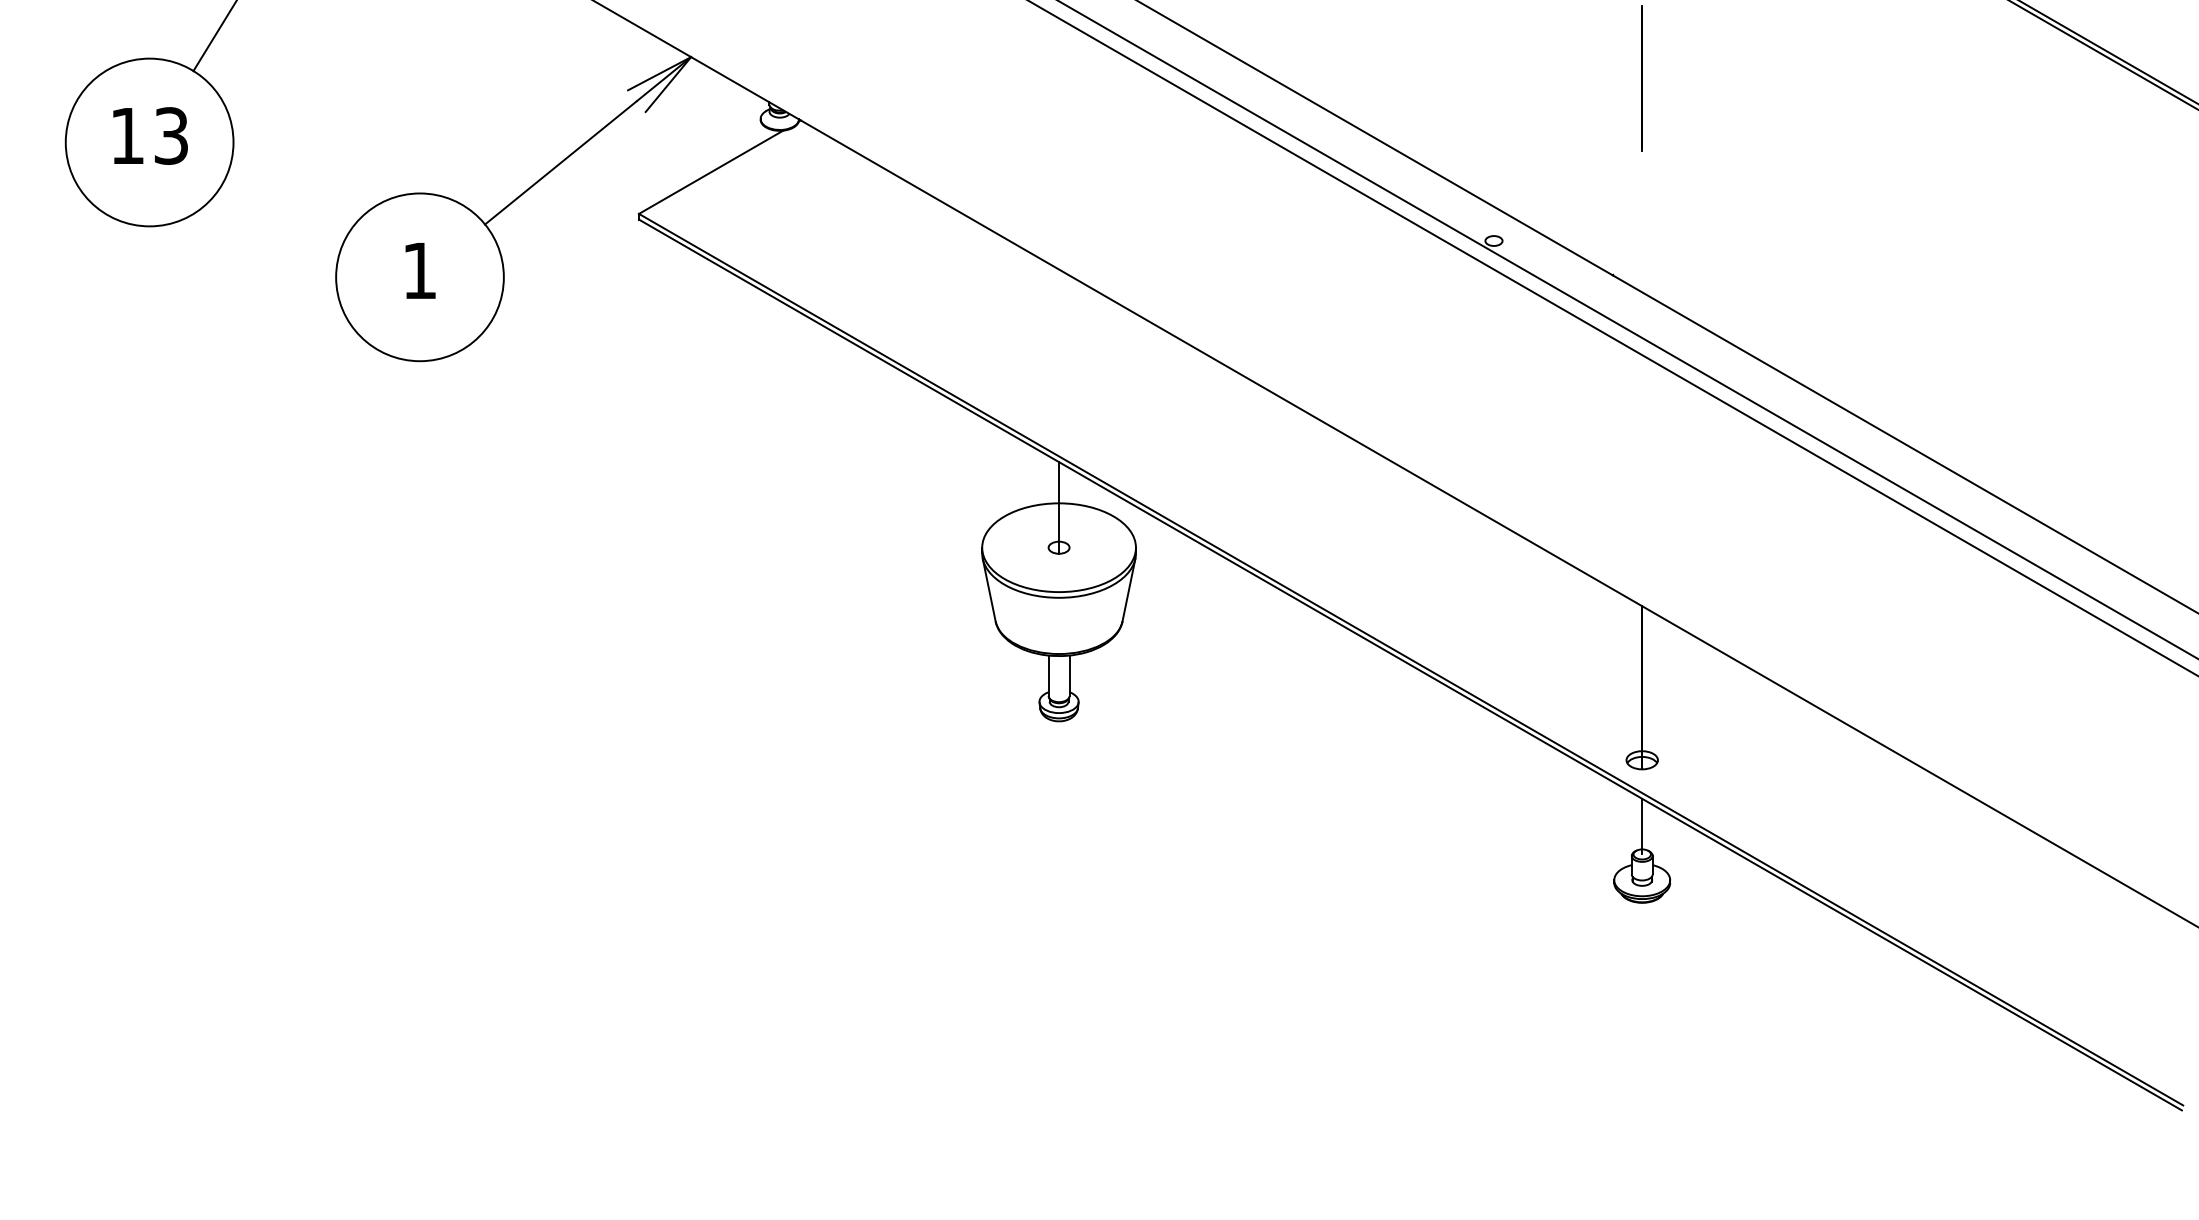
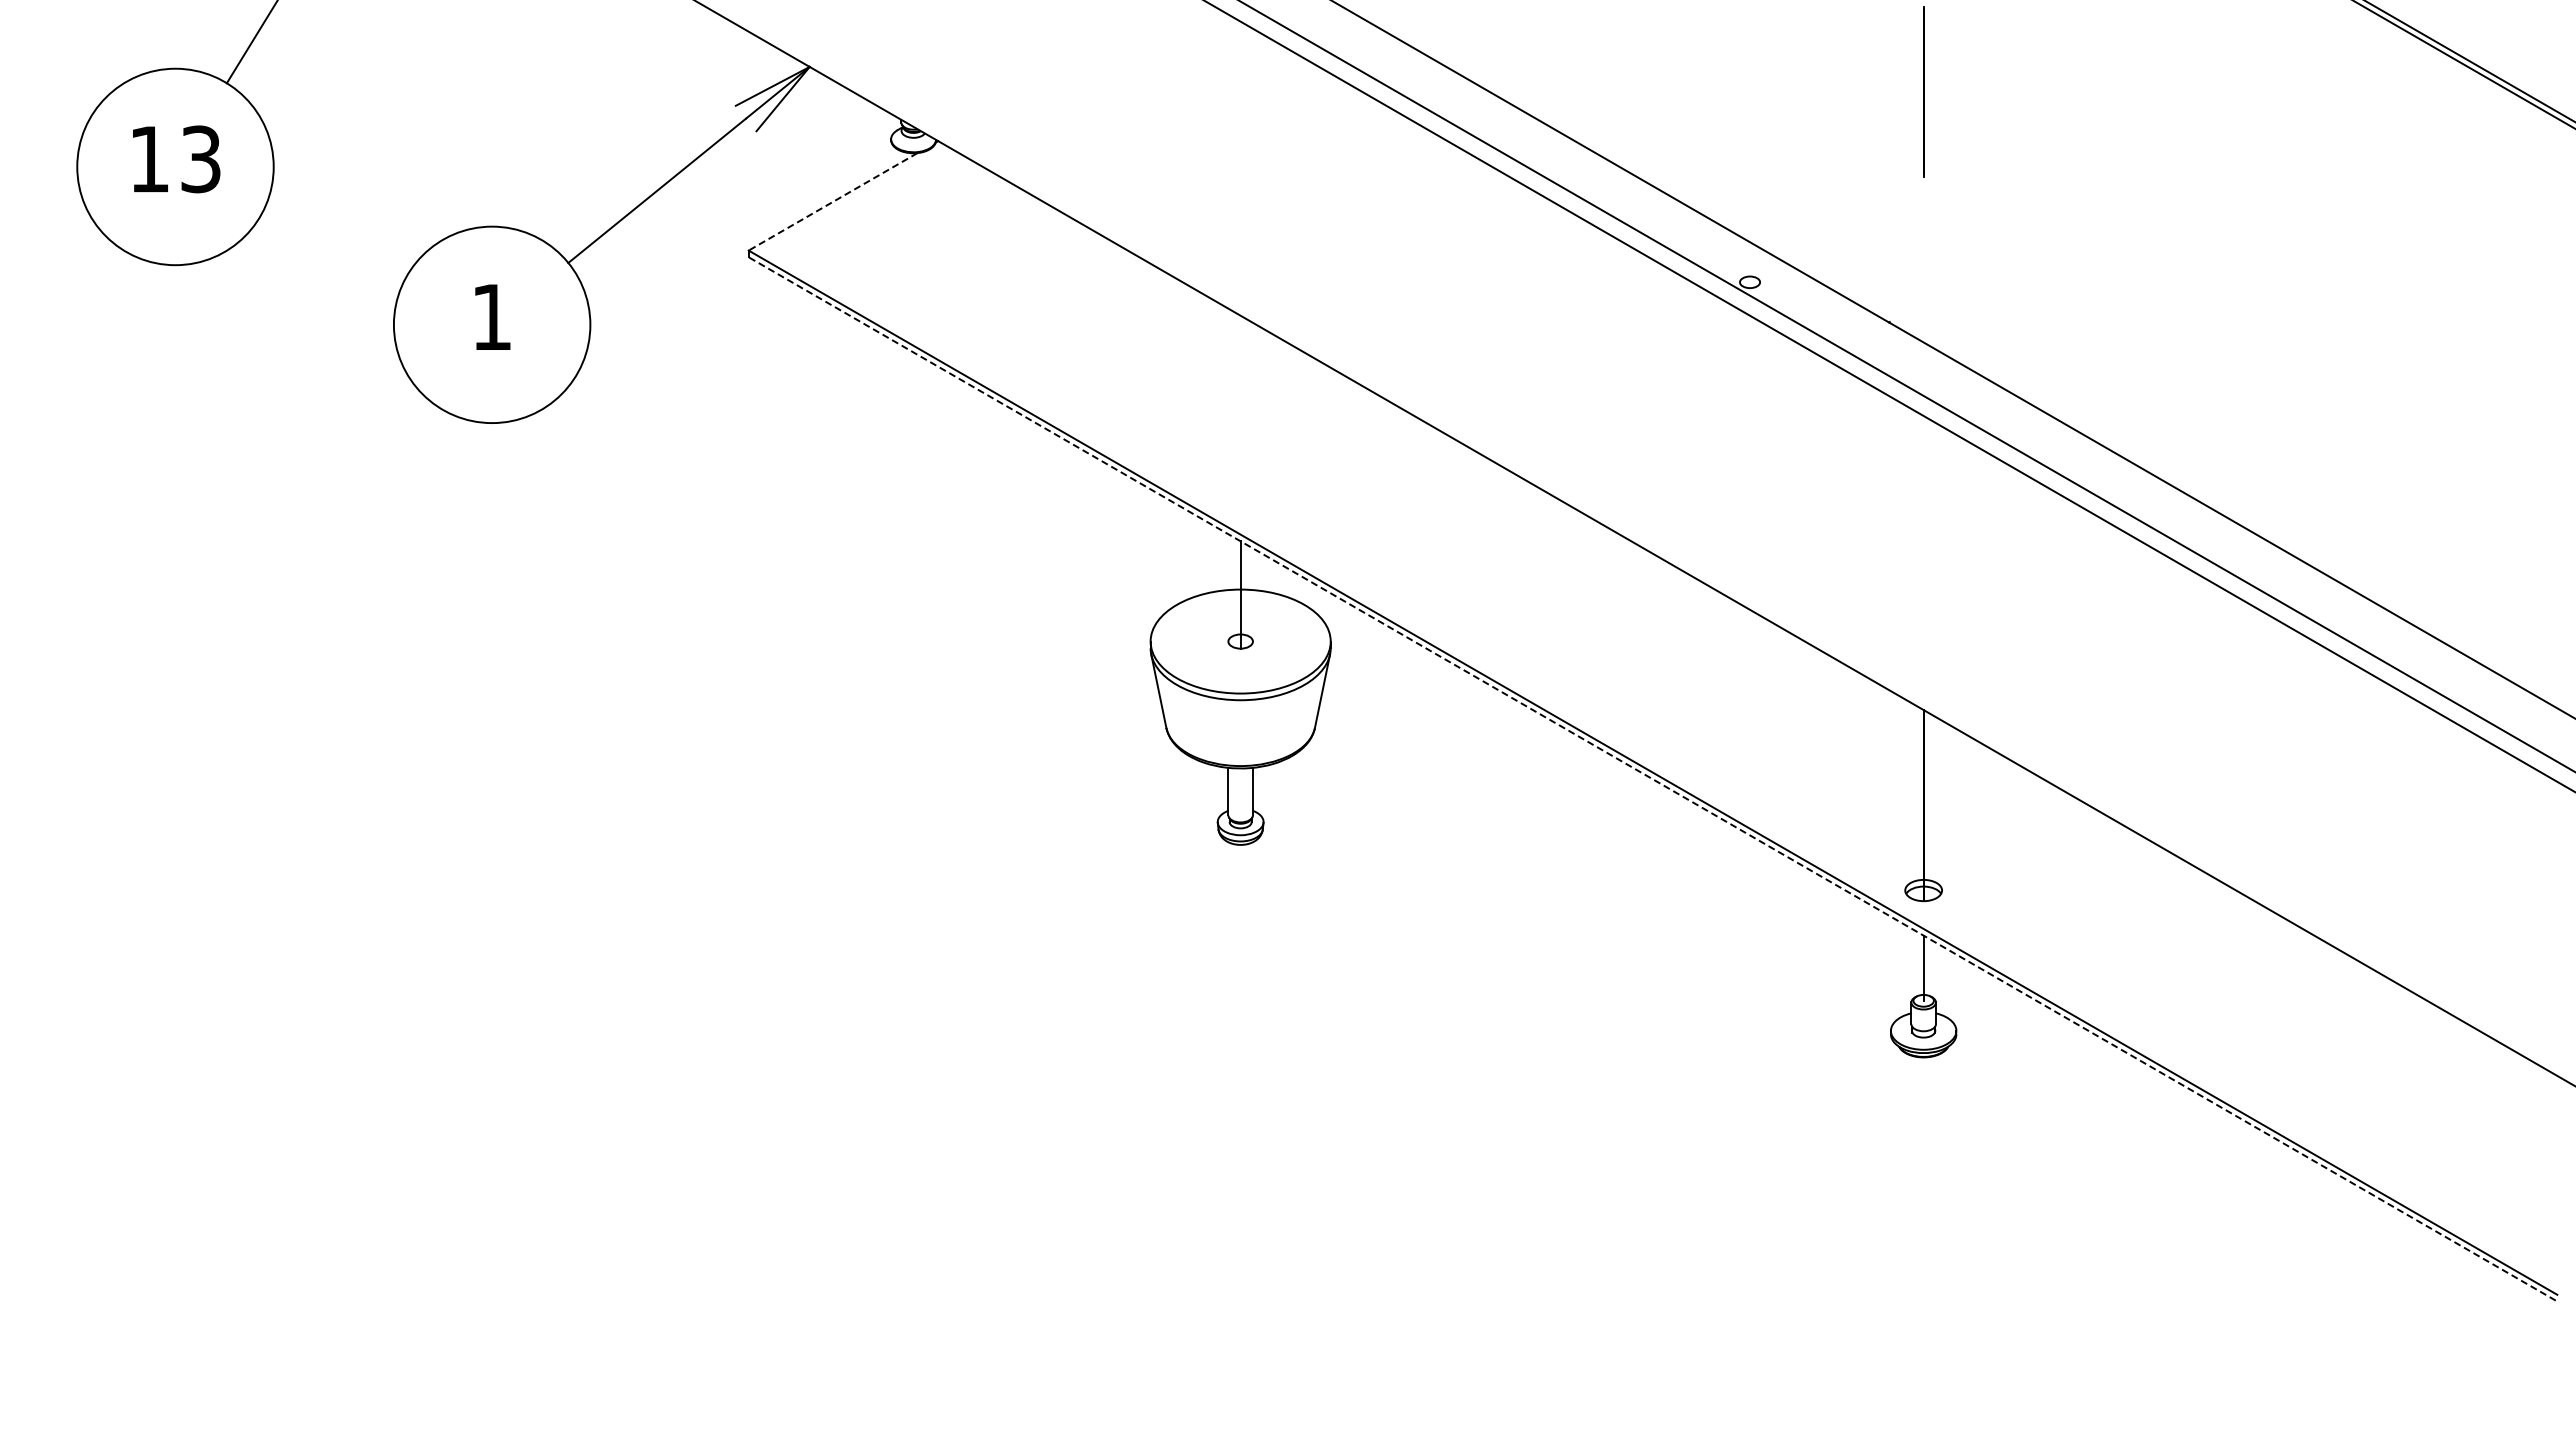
line: (710, 172) -> (832, 202), solid -> dashed
line: (1409, 664) -> (1651, 778), solid -> dashed

